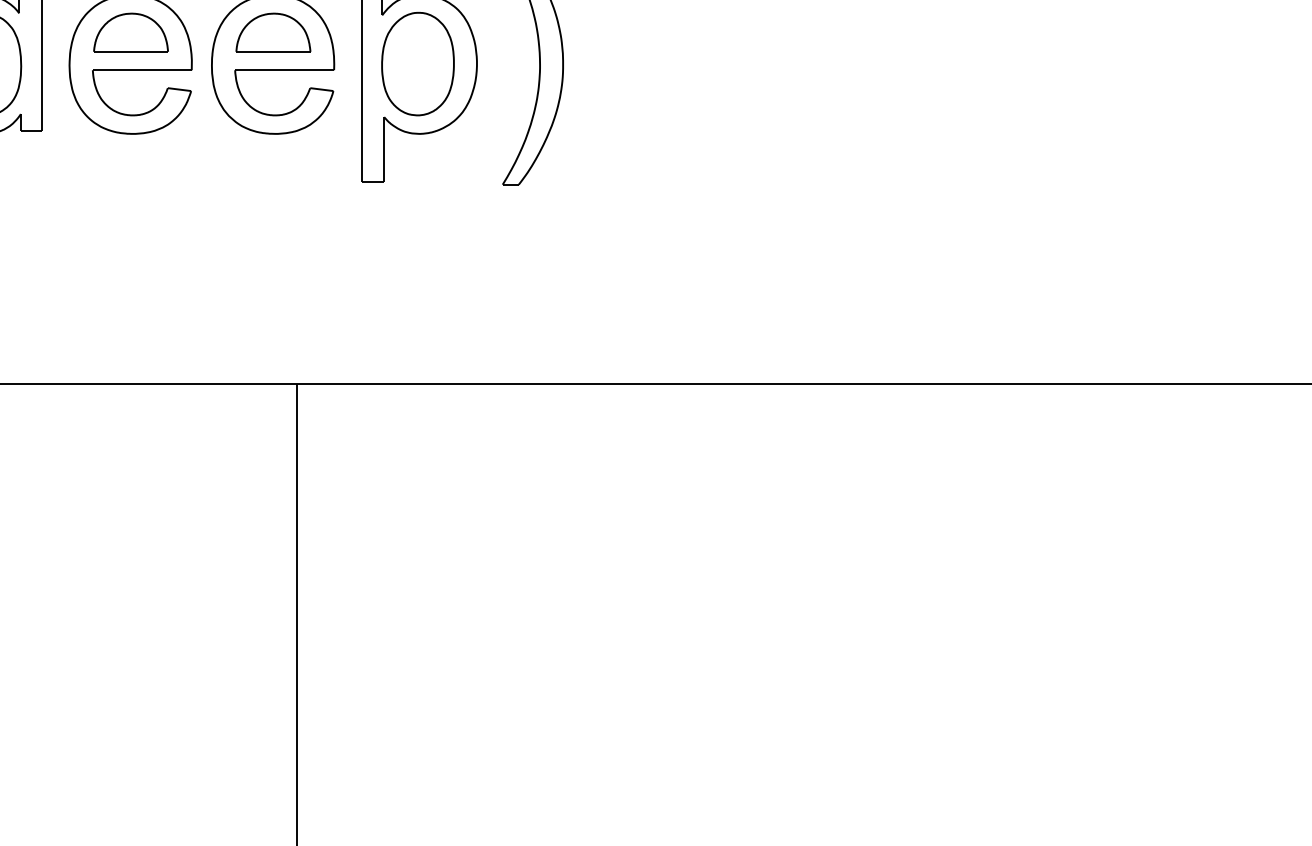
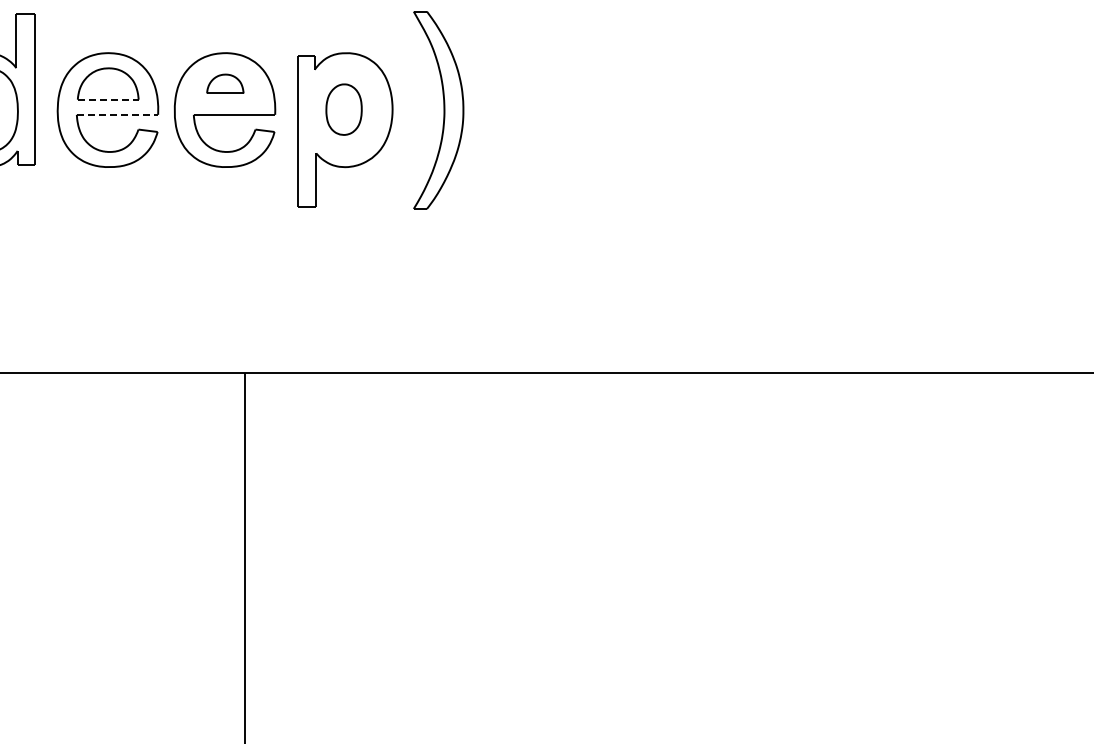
part: (273, 32) -> (225, 83), size x0.6
line: (131, 51) -> (108, 99), solid -> dashed
part: (417, 63) -> (343, 109), size x0.6
line: (142, 69) -> (117, 114), solid -> dashed

